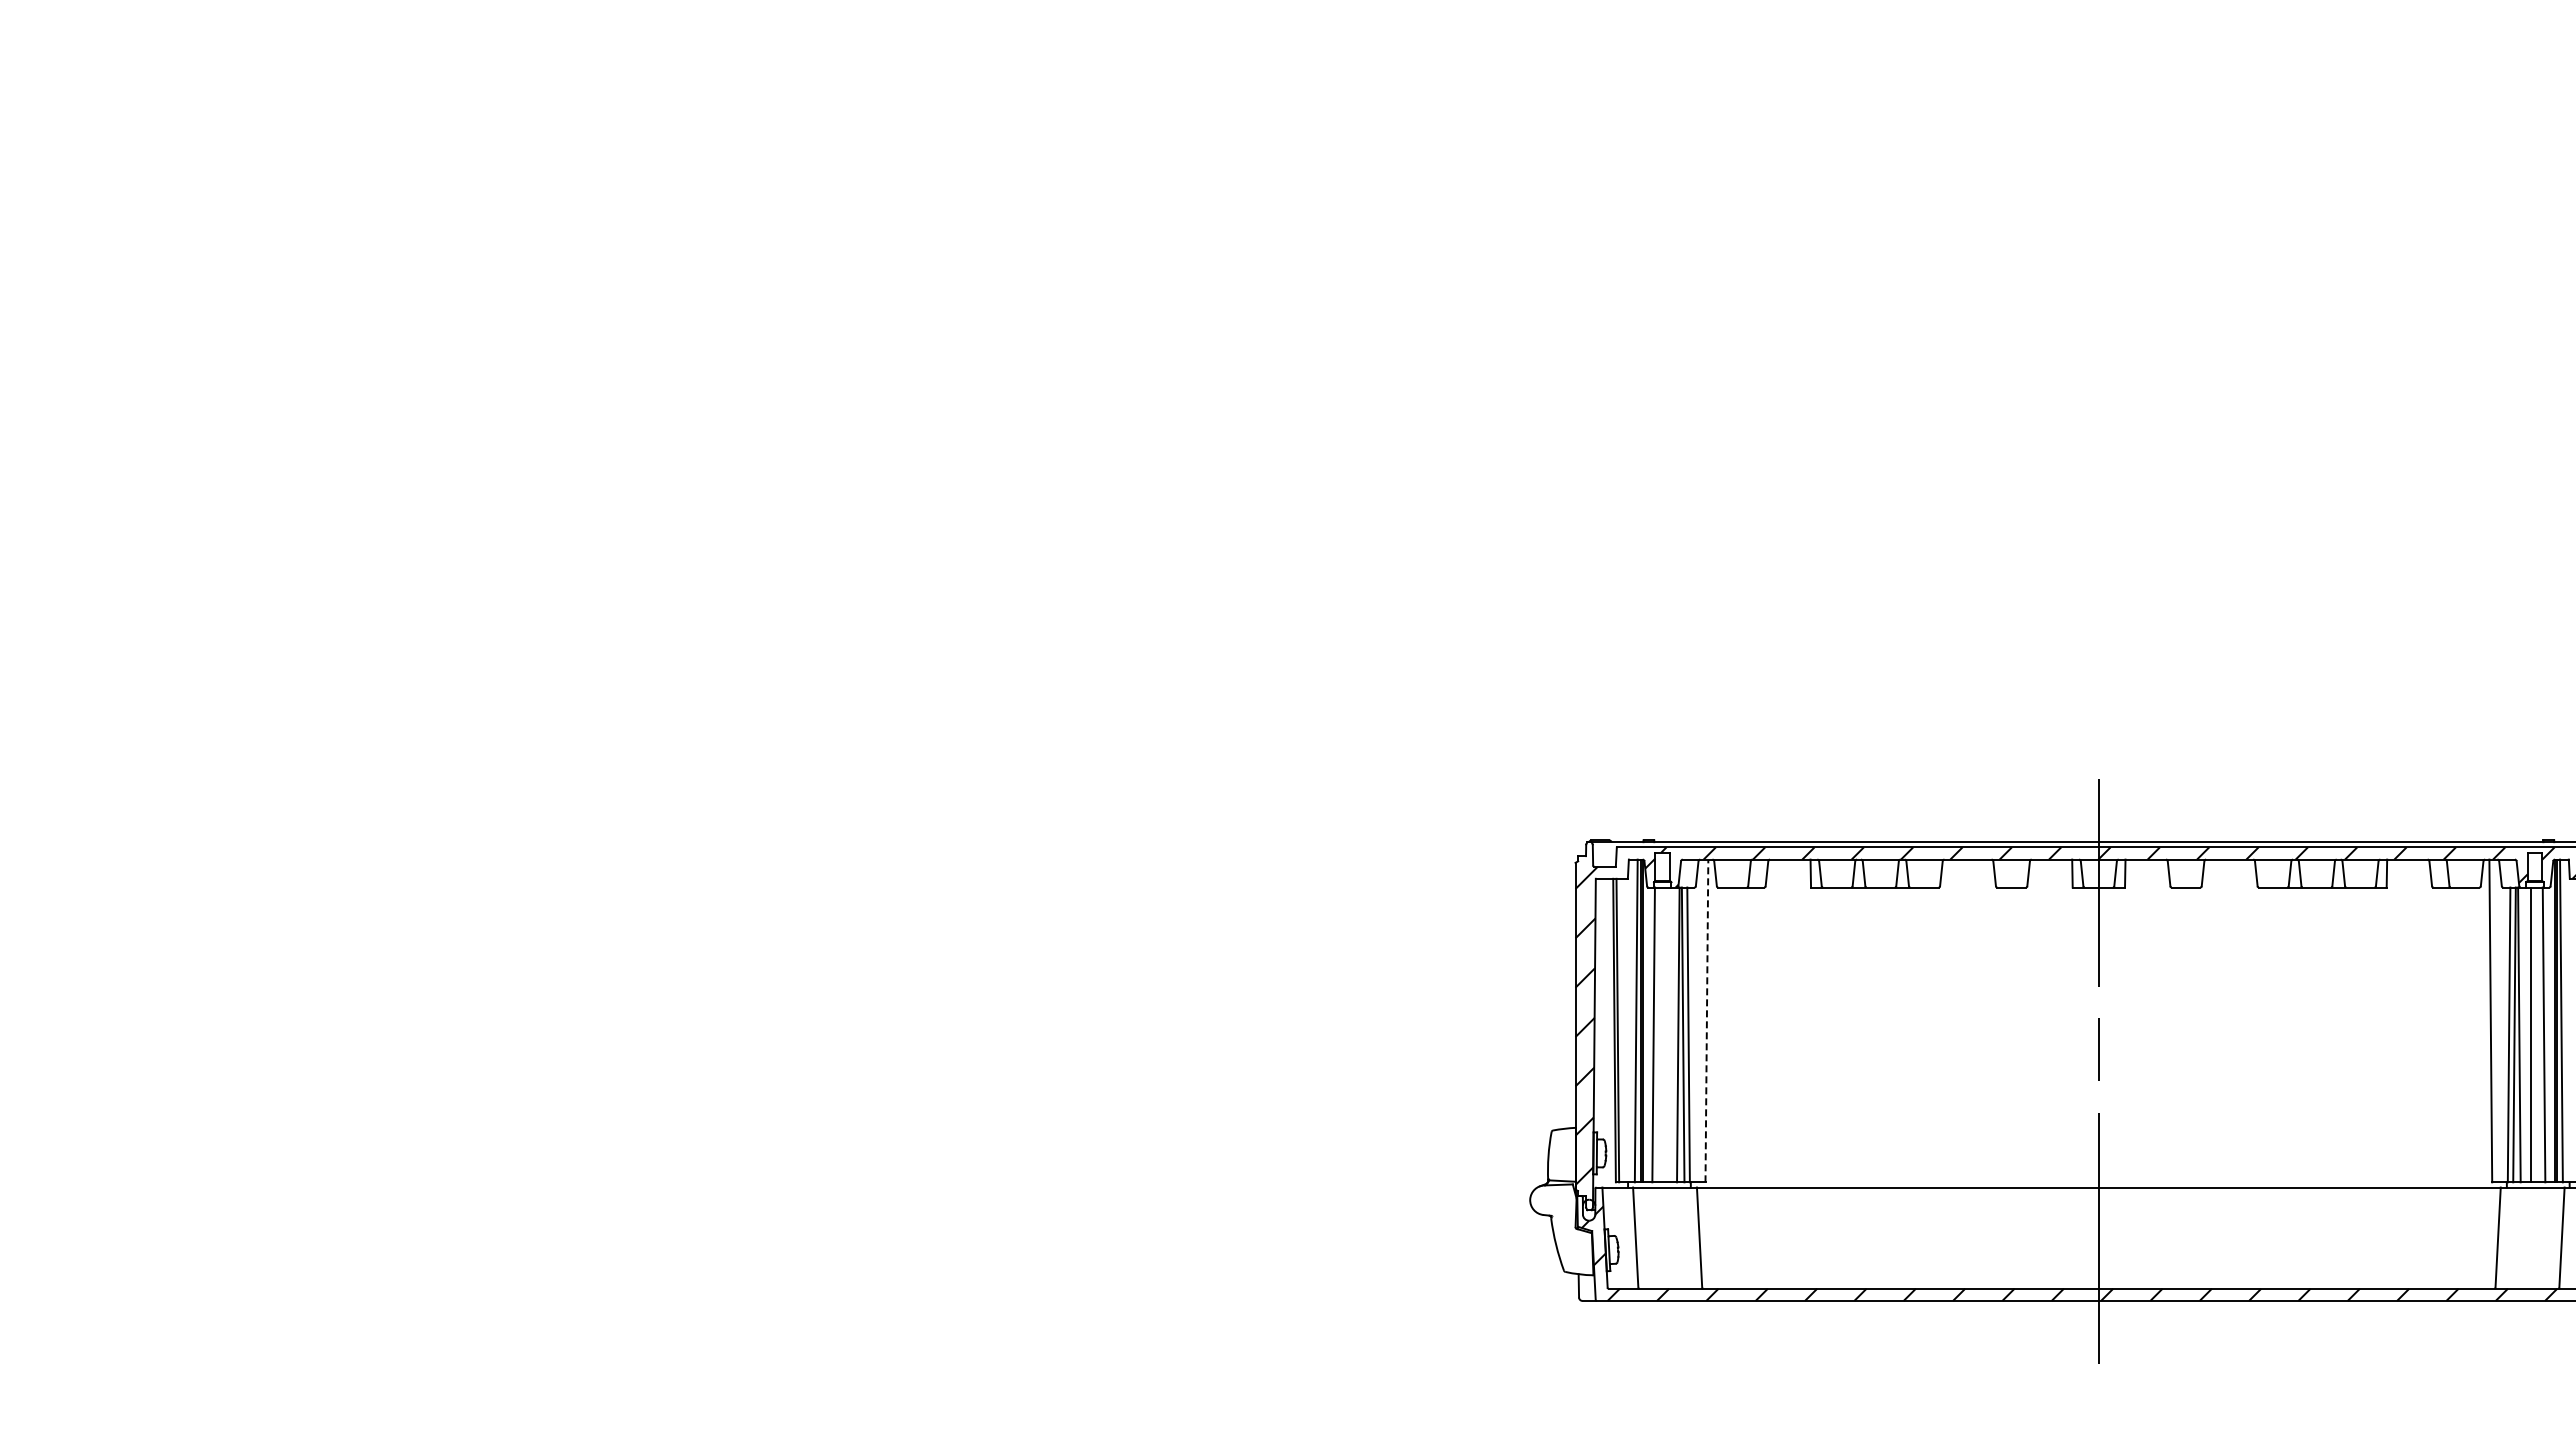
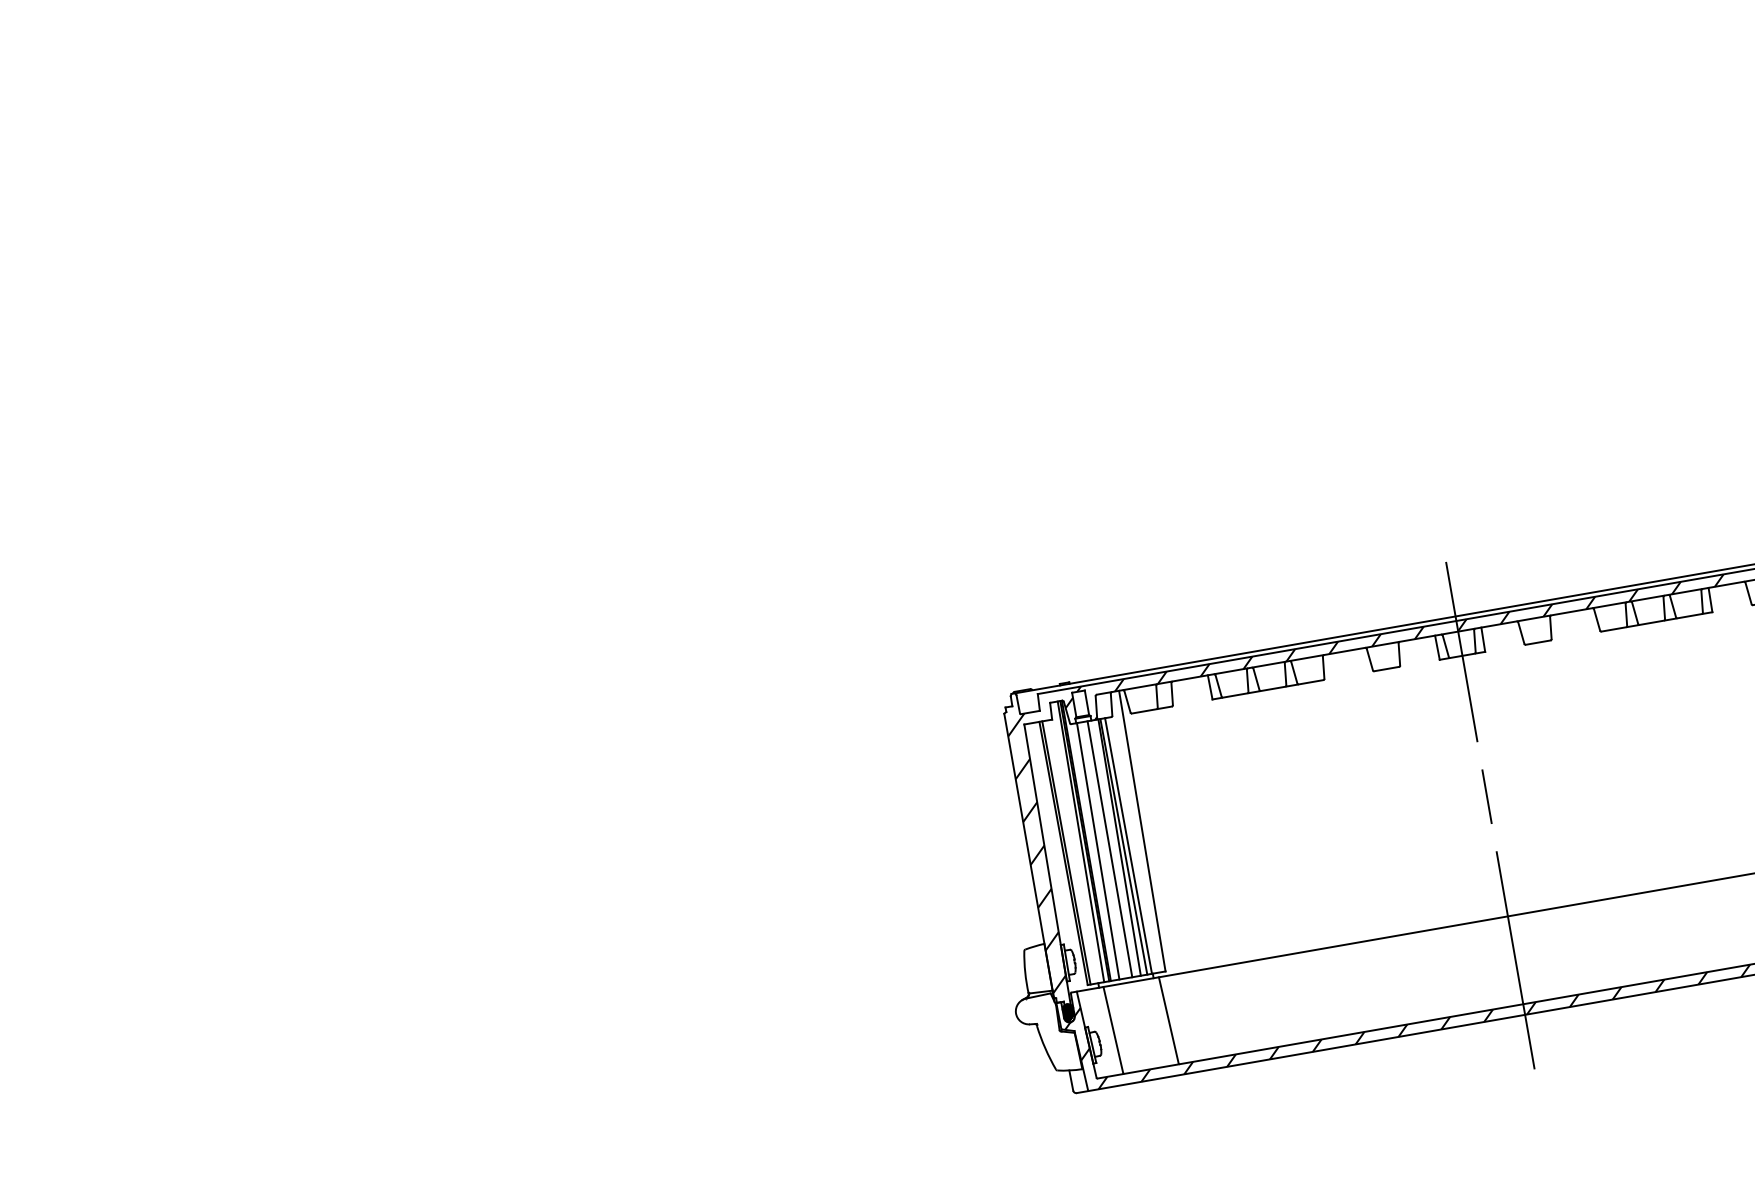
line: (1706, 1020) -> (1141, 830), dashed -> solid
line: (1667, 1034) -> (1110, 848), added
fill: (1588, 1209) -> (1068, 1012), added

